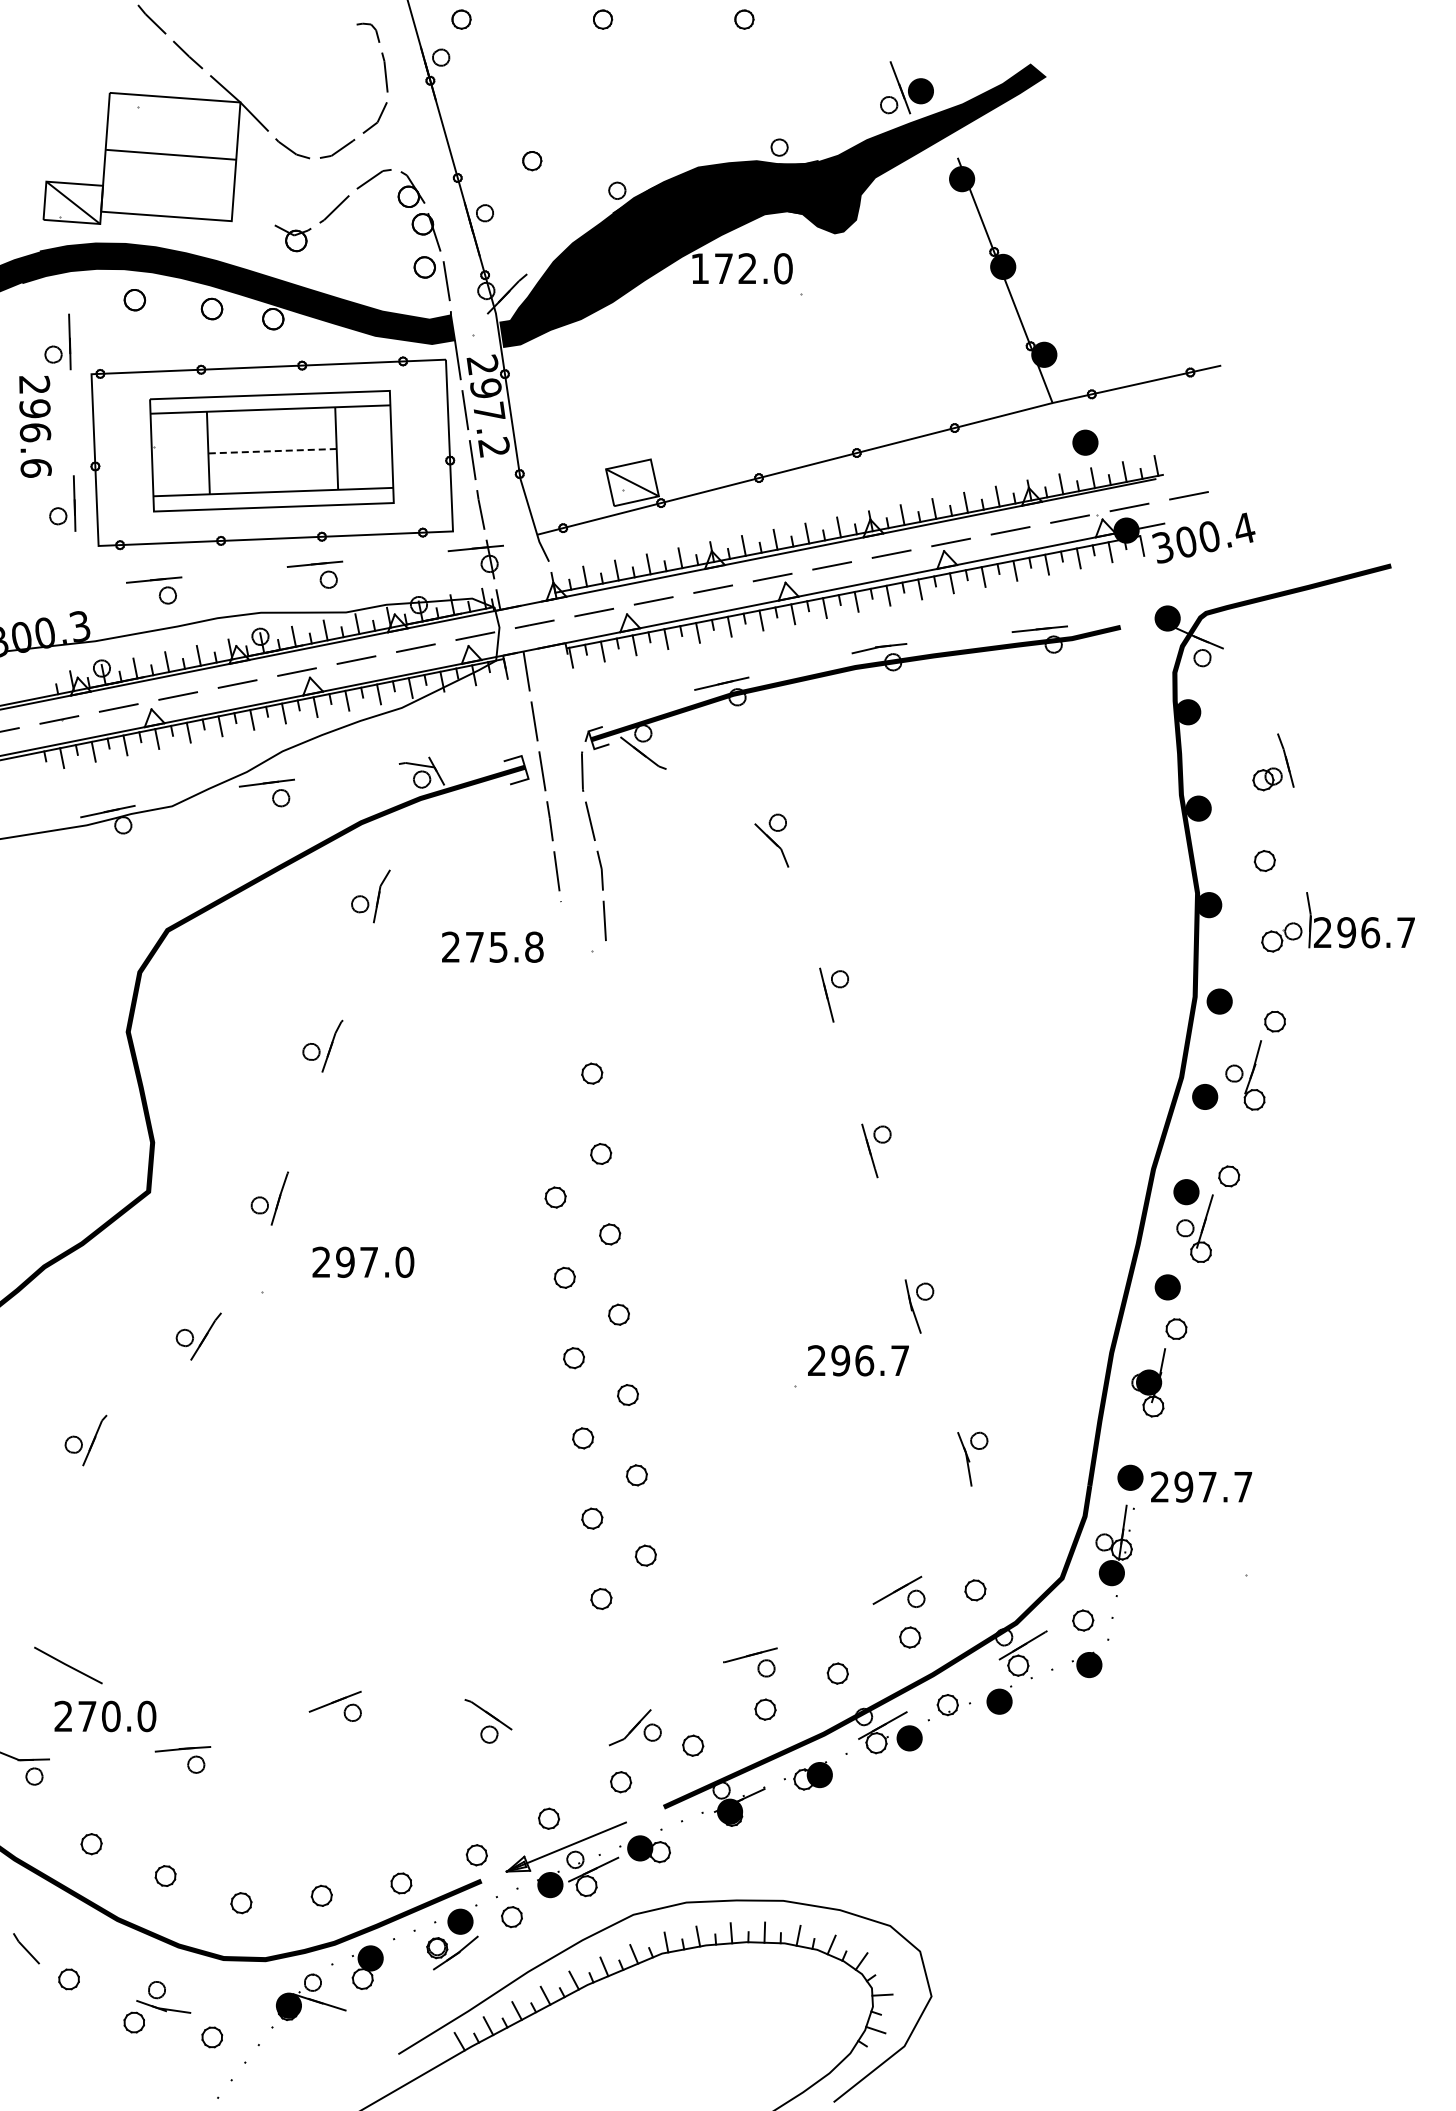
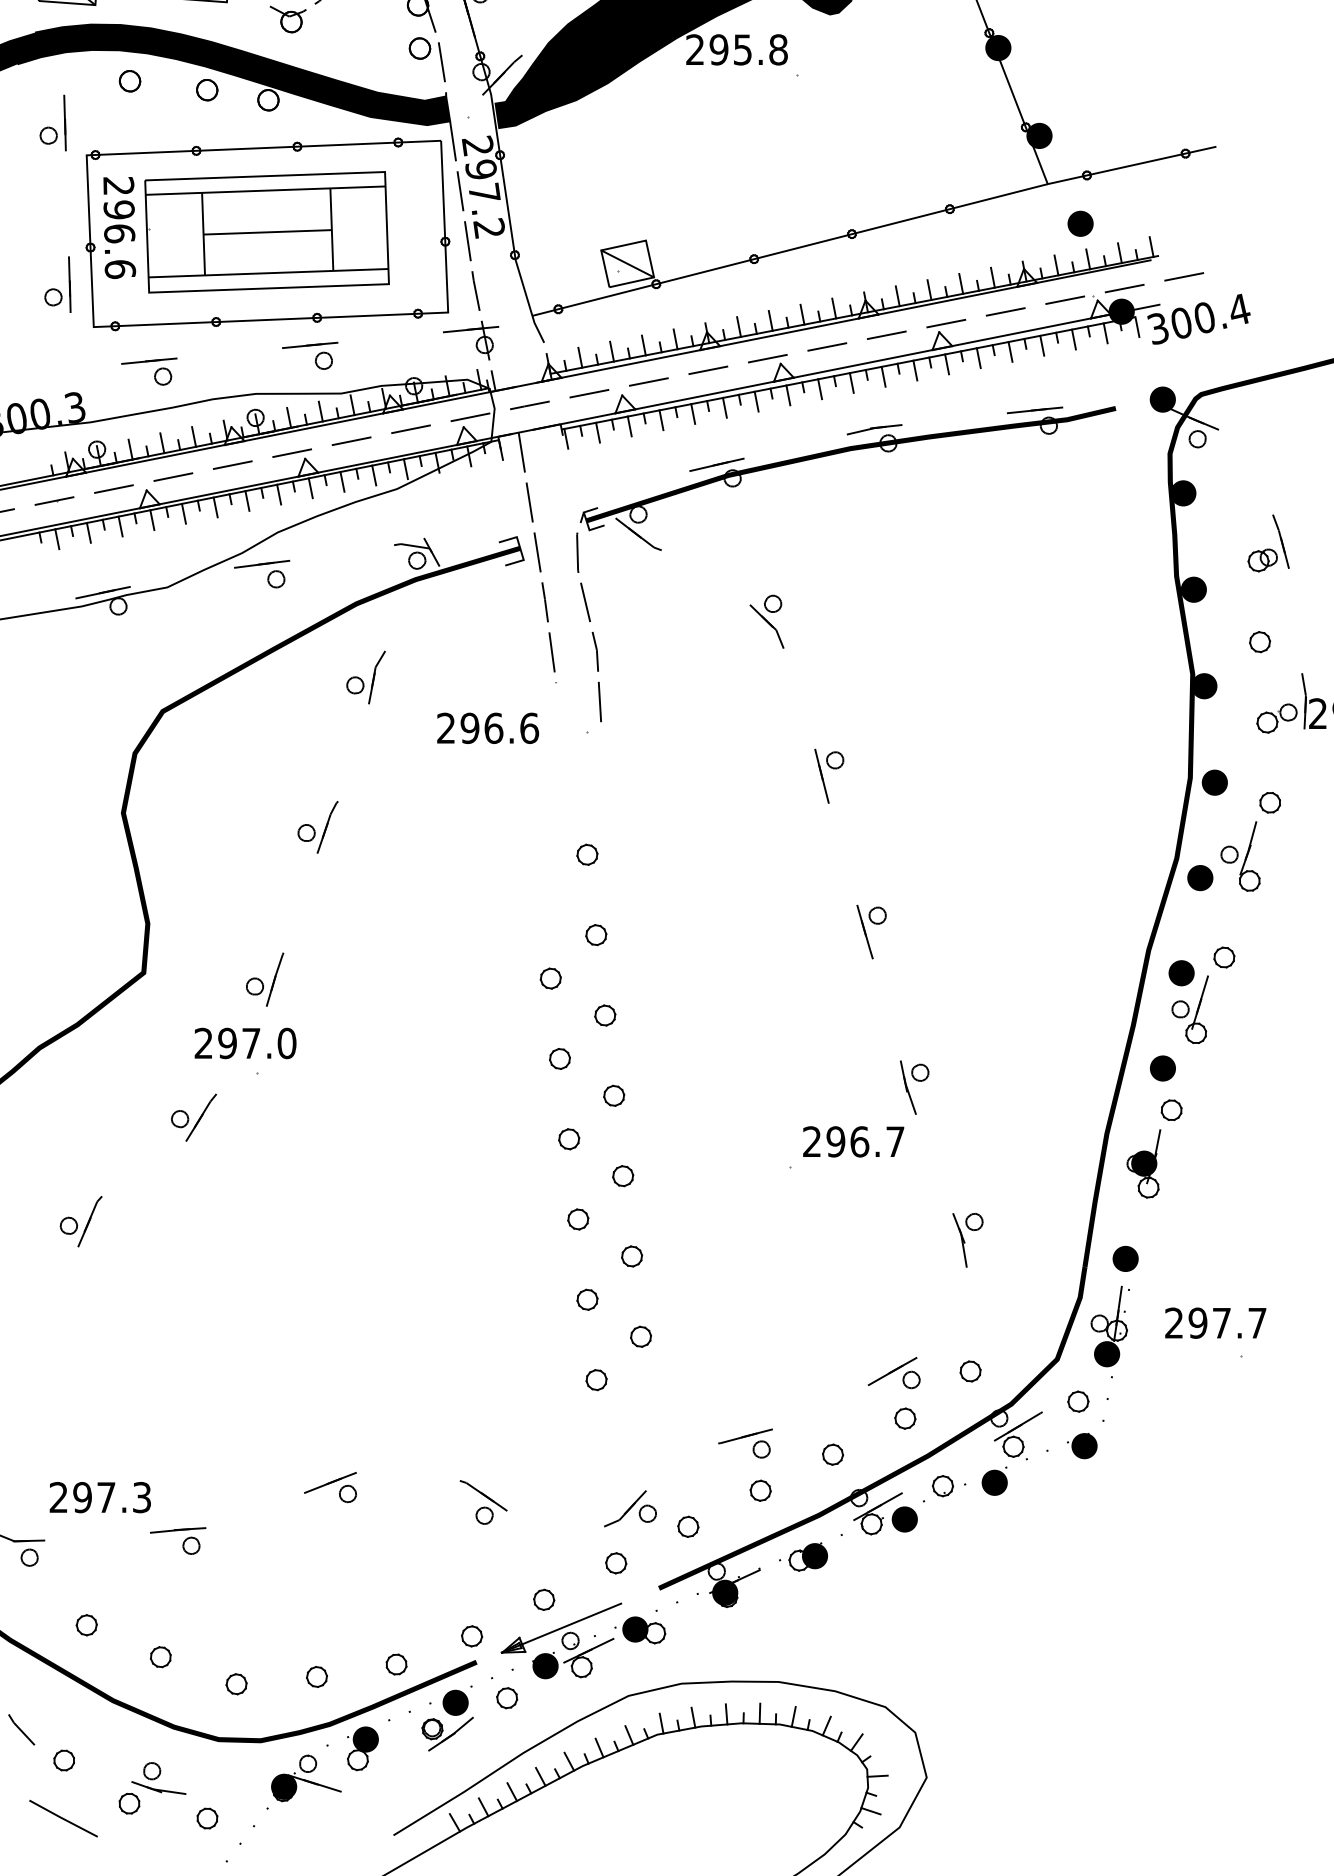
text: (741, 268) -> (736, 49), 172.0 -> 295.8
text: (35, 426) -> (119, 227), moved
line: (272, 451) -> (267, 232), dashed -> solid
text: (504, 946) -> (499, 727), 275.8 -> 296.6
text: (363, 1261) -> (245, 1042), moved
text: (1201, 1486) -> (1215, 1322), moved
line: (68, 1665) -> (63, 1818), moved
text: (117, 1716) -> (112, 1497), 270.0 -> 297.3

